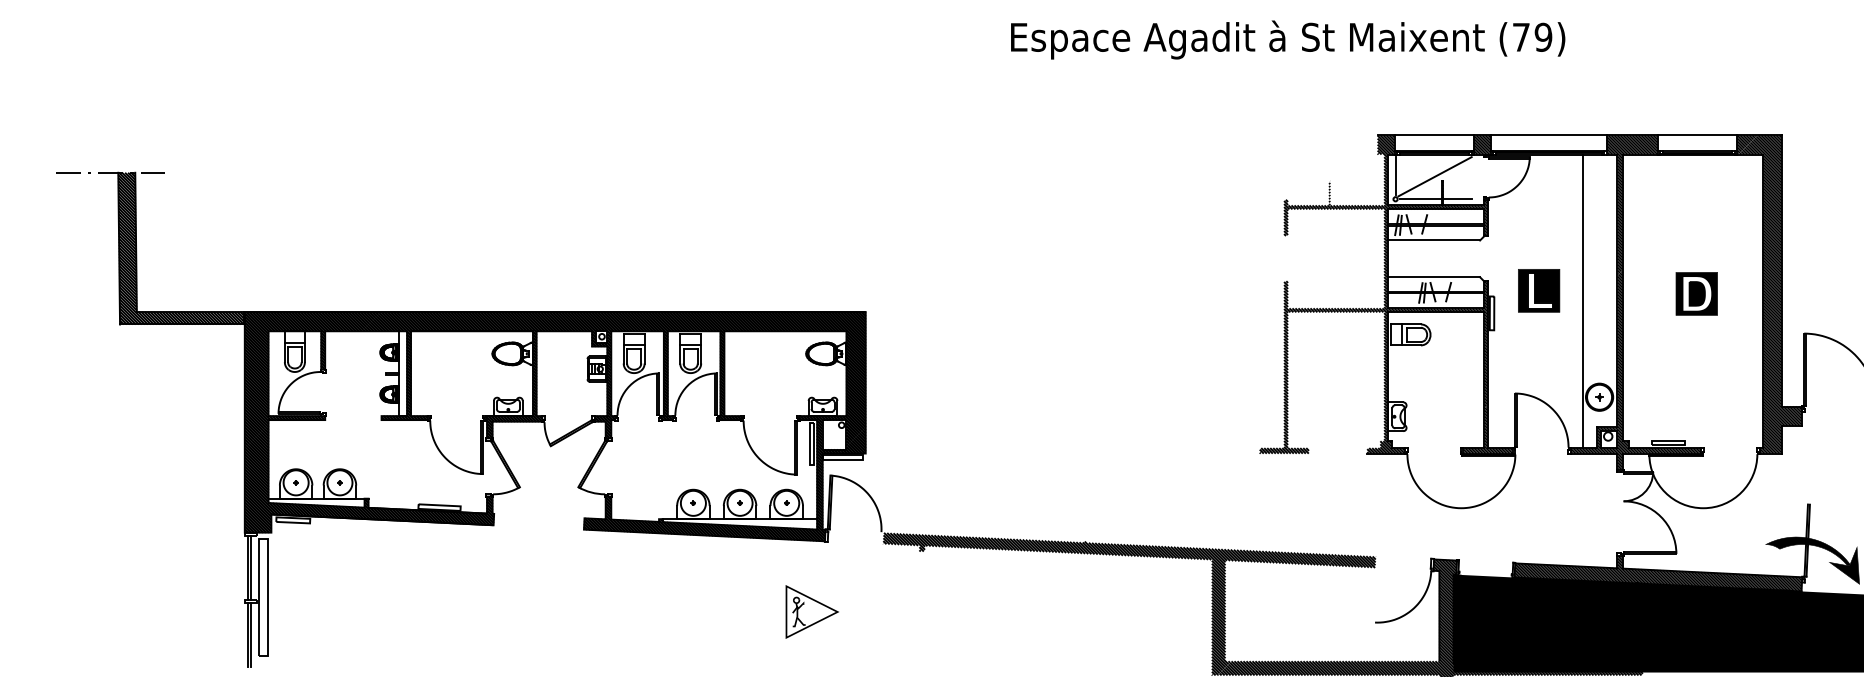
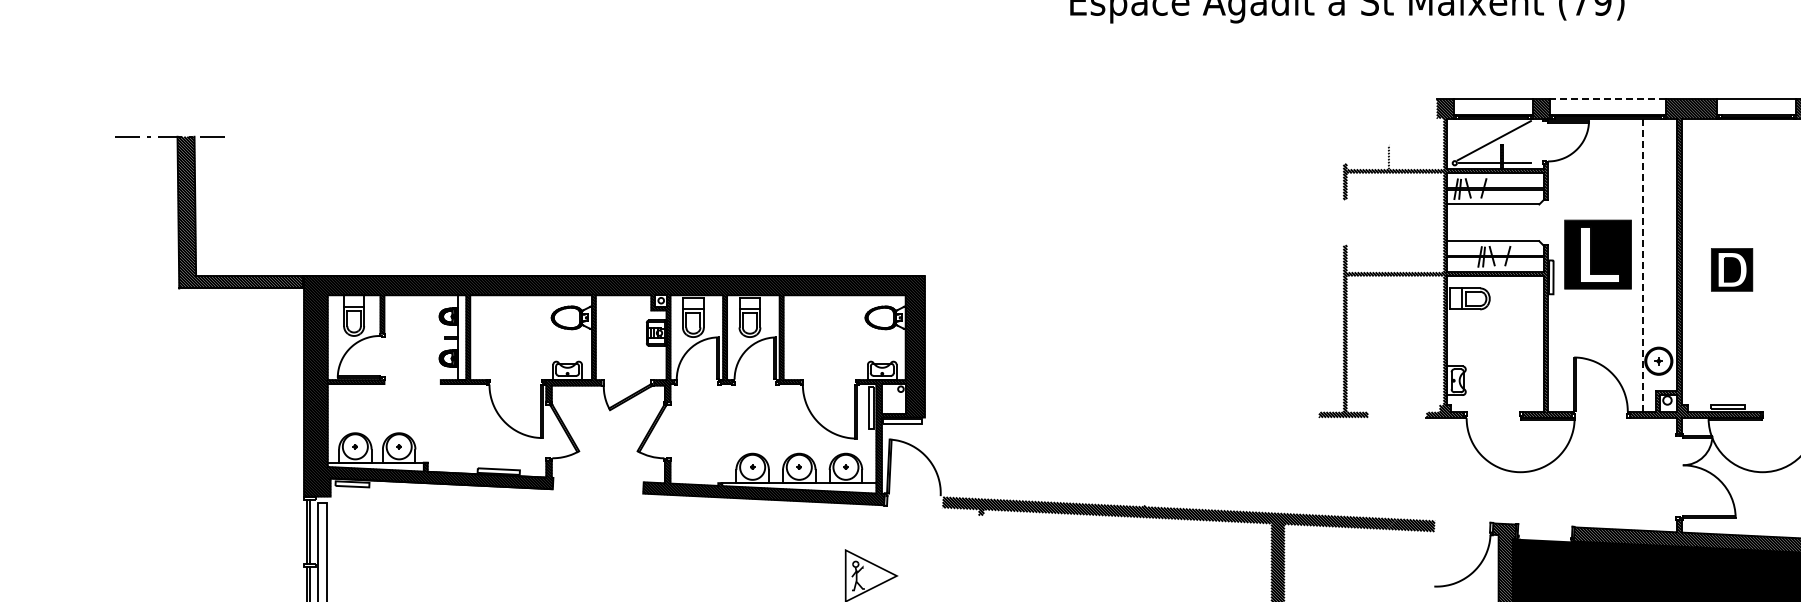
line: (1548, 135) -> (1607, 99), solid -> dashed
line: (1395, 176) -> (1454, 140), removed
part: (1539, 290) -> (1598, 254), size x1.6
part: (1696, 293) -> (1731, 269), moved
line: (1583, 301) -> (1642, 265), solid -> dashed

